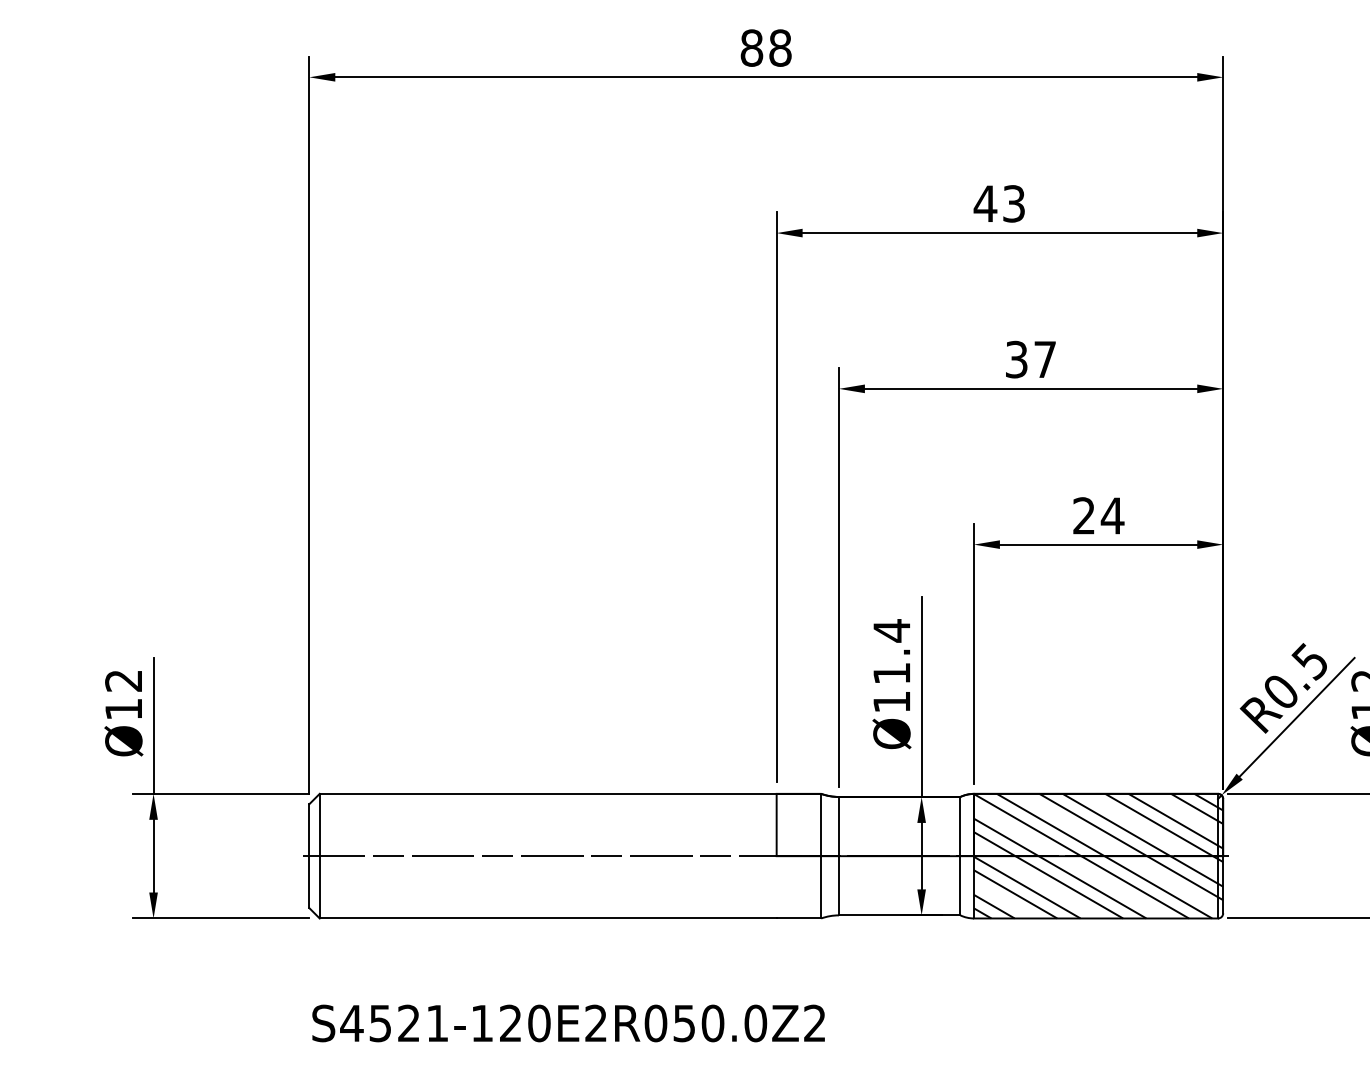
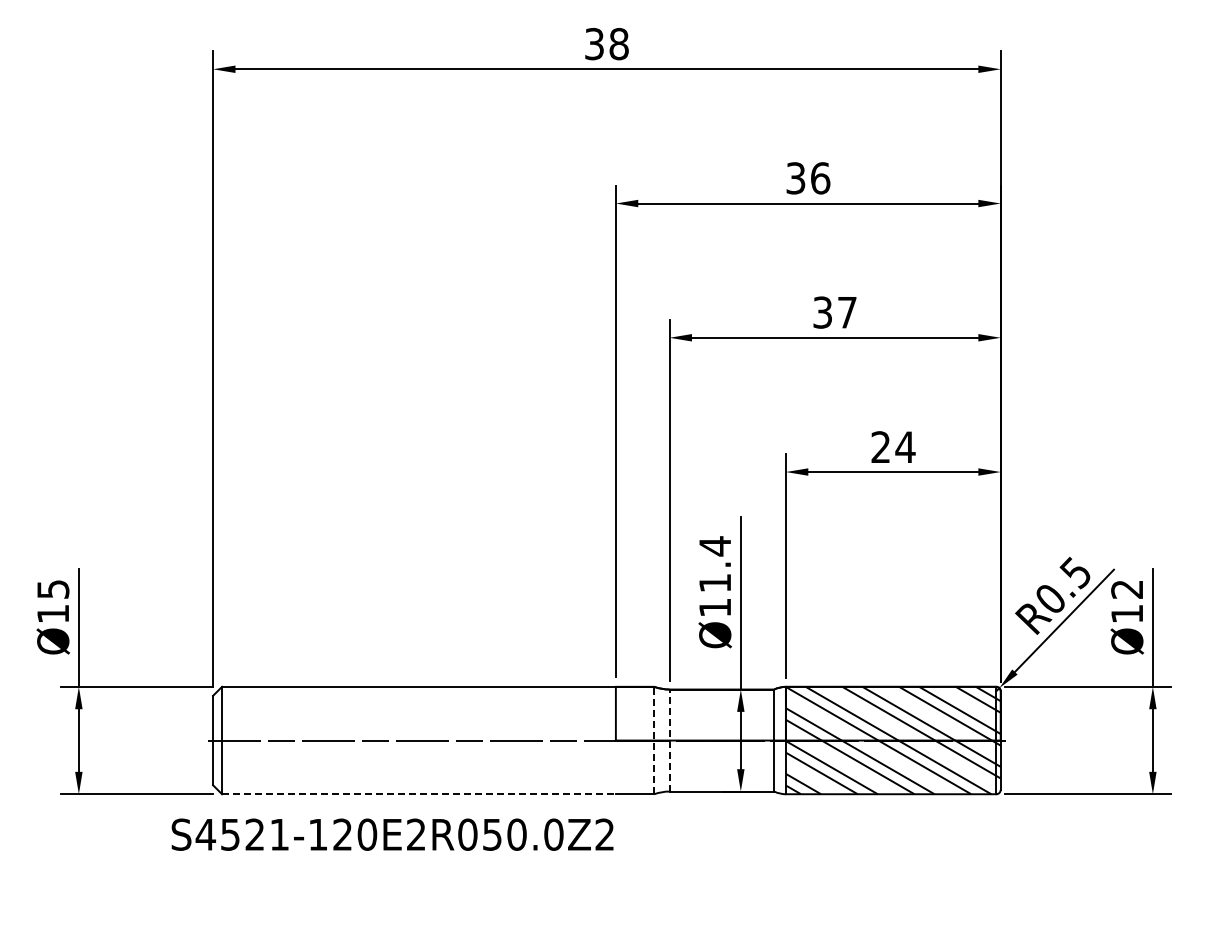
text: (751, 48) -> (594, 44), 88 -> 38
text: (998, 204) -> (807, 178), 43 -> 36
text: (124, 680) -> (53, 589), Ø12 -> Ø15
line: (821, 856) -> (654, 740), solid -> dashed
line: (838, 856) -> (669, 740), solid -> dashed
line: (547, 918) -> (418, 794), solid -> dashed
text: (568, 1023) -> (392, 834), moved

